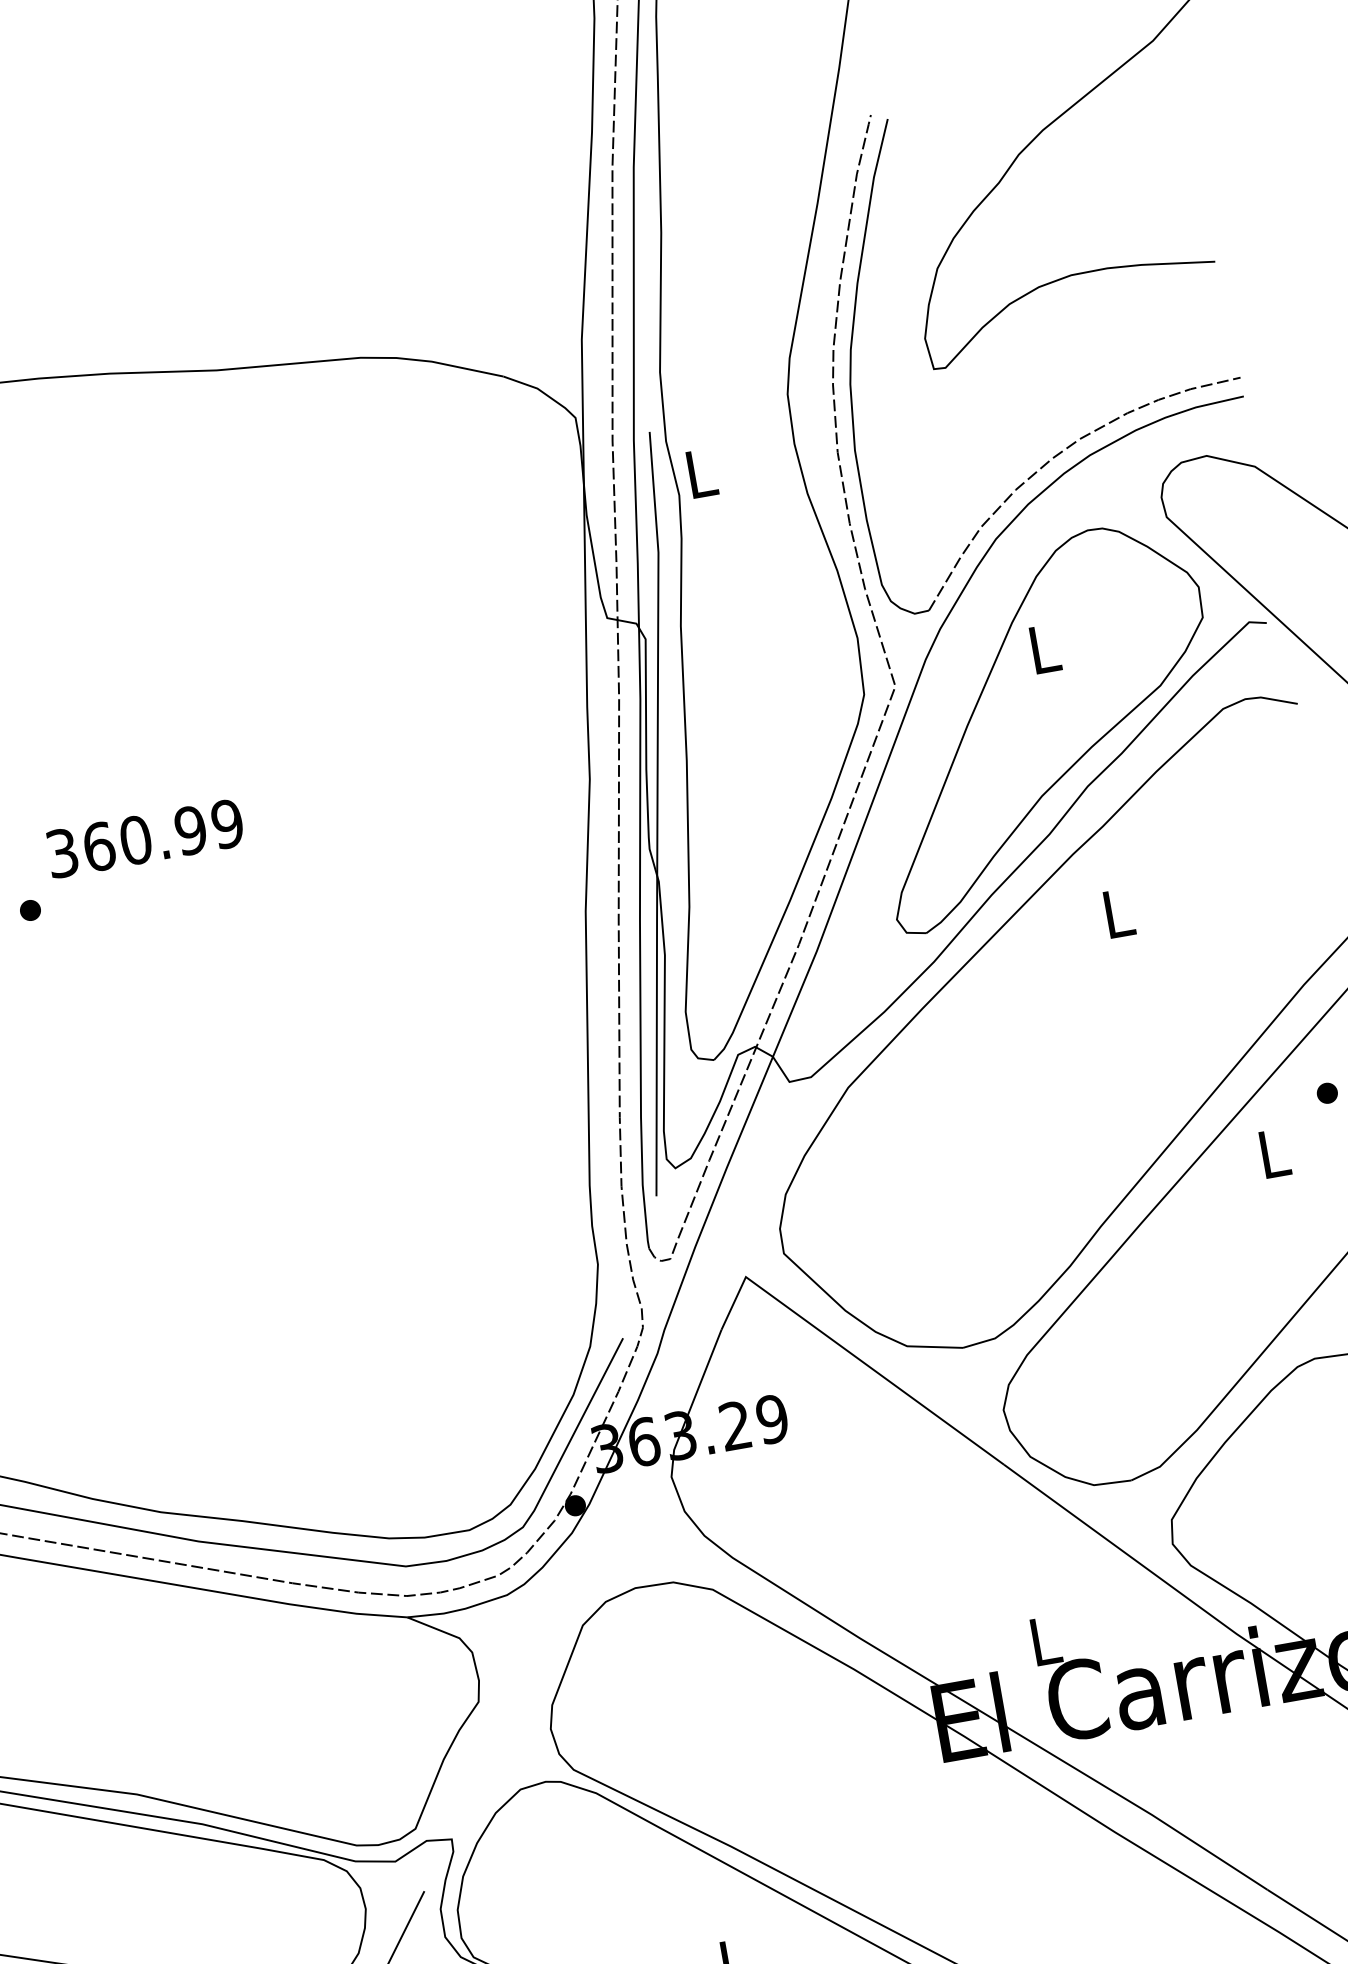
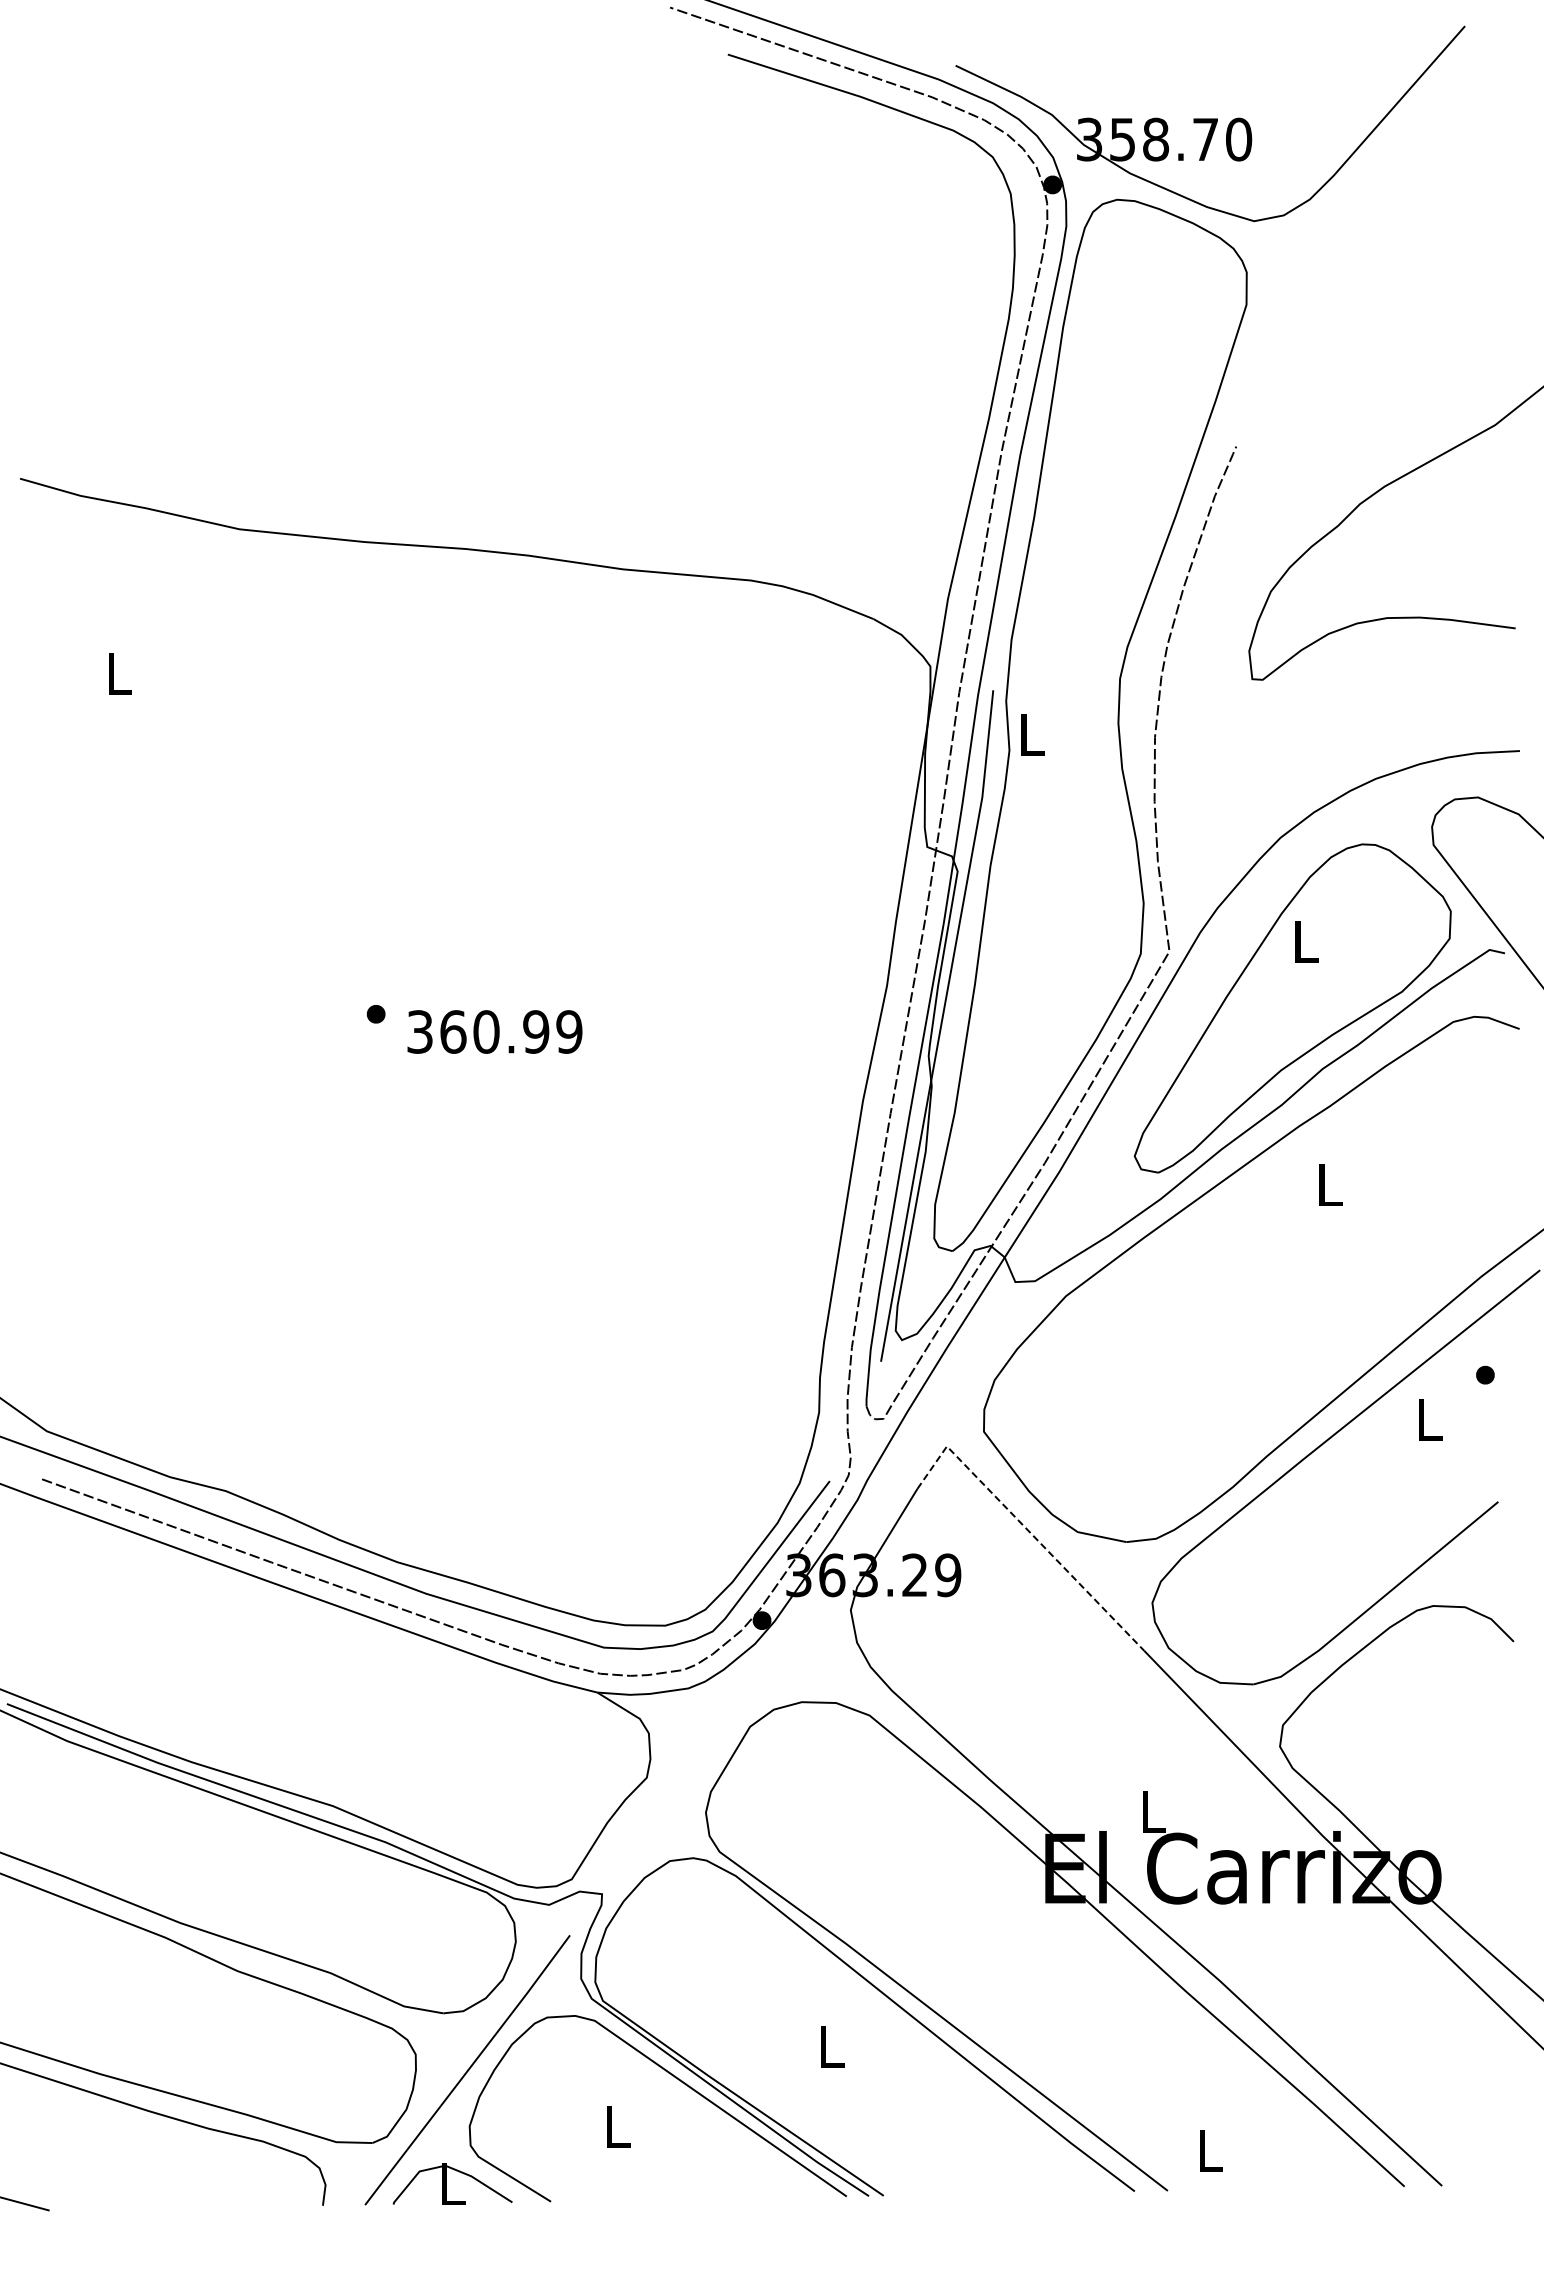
part: (1083, 435) -> (1373, 760), removed
text: (144, 838) -> (494, 1031), moved
line: (851, 1353) -> (1027, 1529), solid -> dashed

